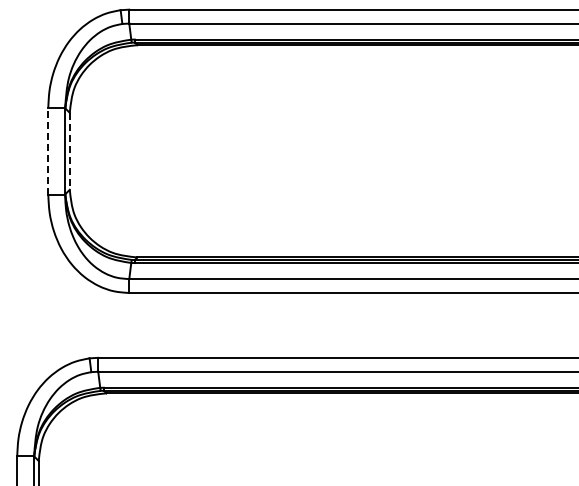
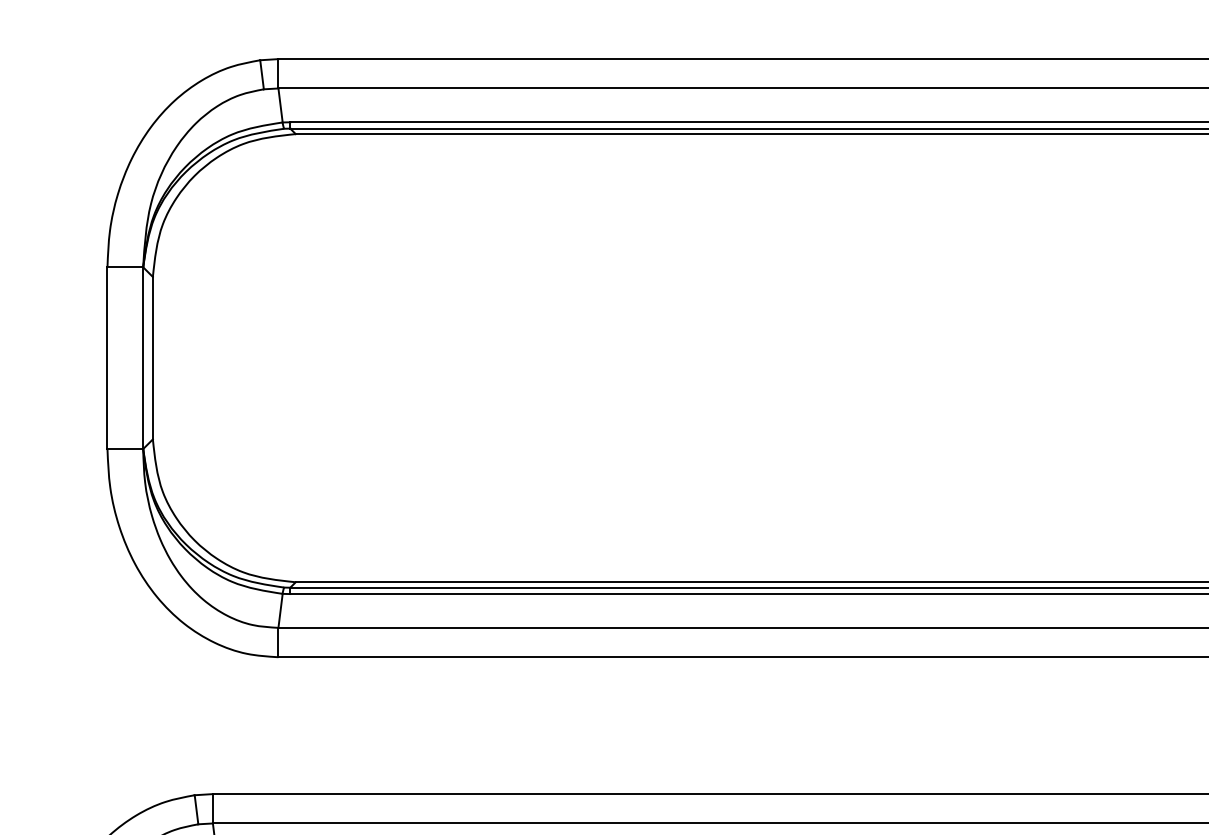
line: (48, 150) -> (107, 356), dashed -> solid
line: (69, 151) -> (152, 358), dashed -> solid

